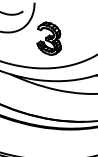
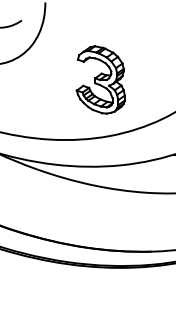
part: (48, 38) -> (99, 79), moved

